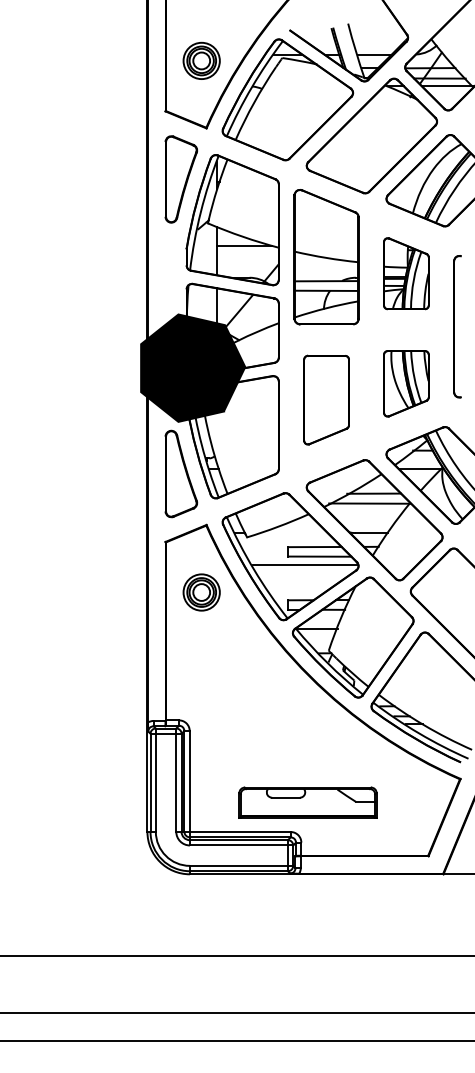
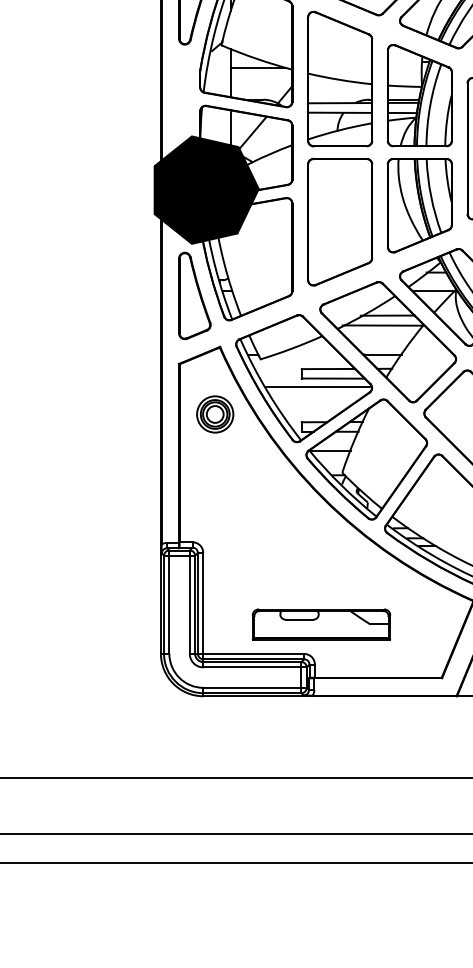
part: (406, 273) -> (420, 95), size x1.43
part: (406, 383) -> (420, 205), size x1.43
part: (326, 399) -> (340, 221), size x1.43

